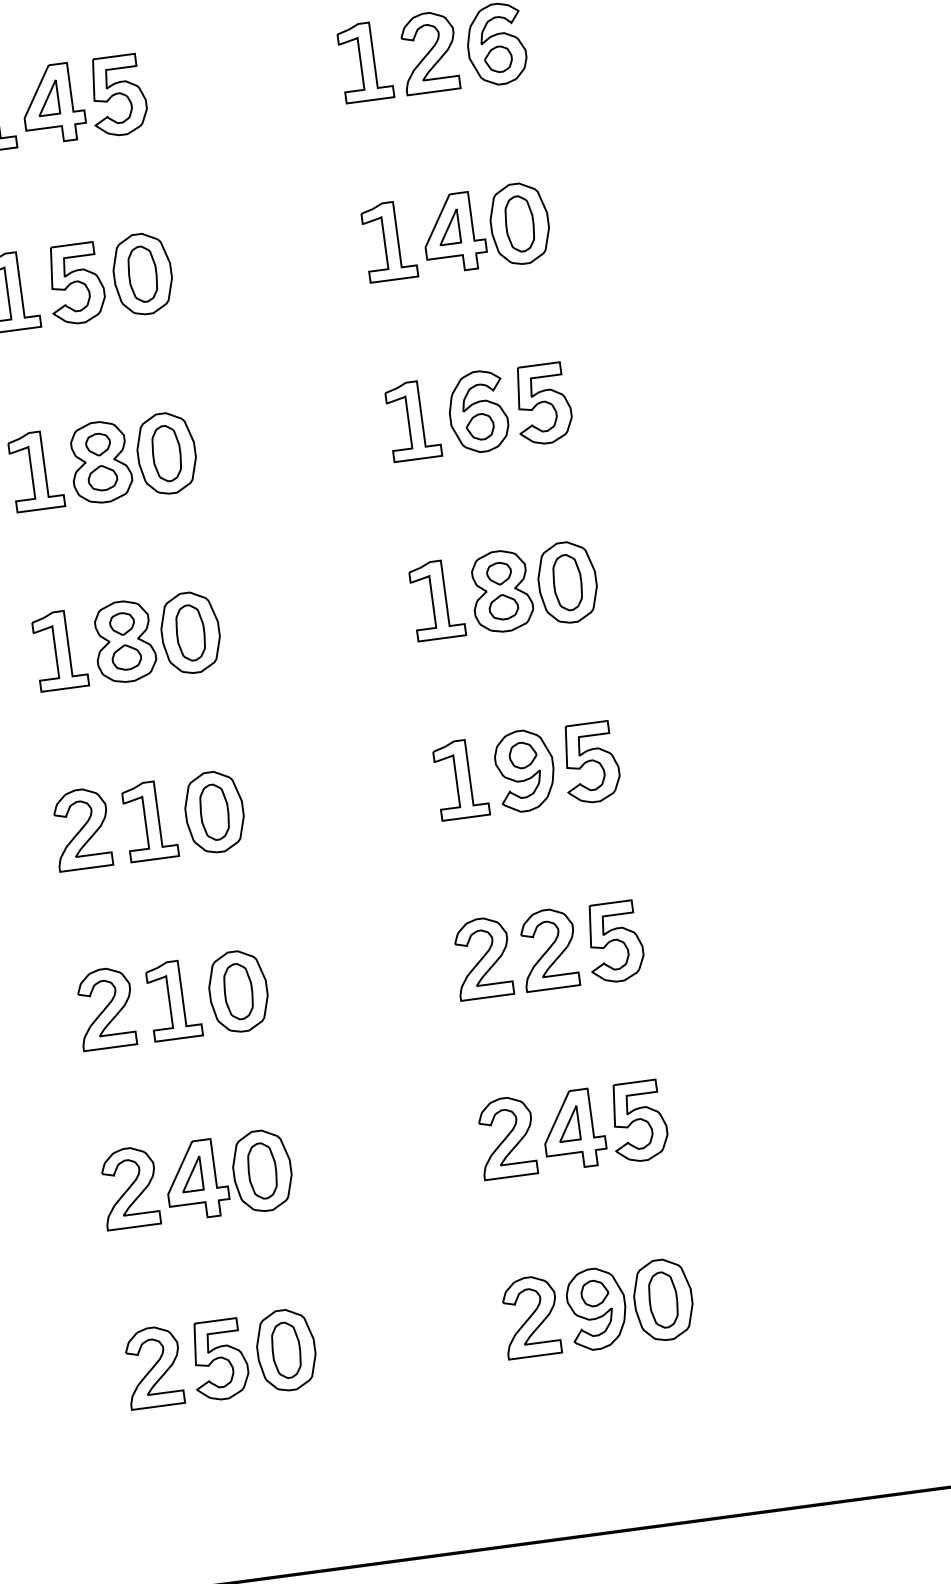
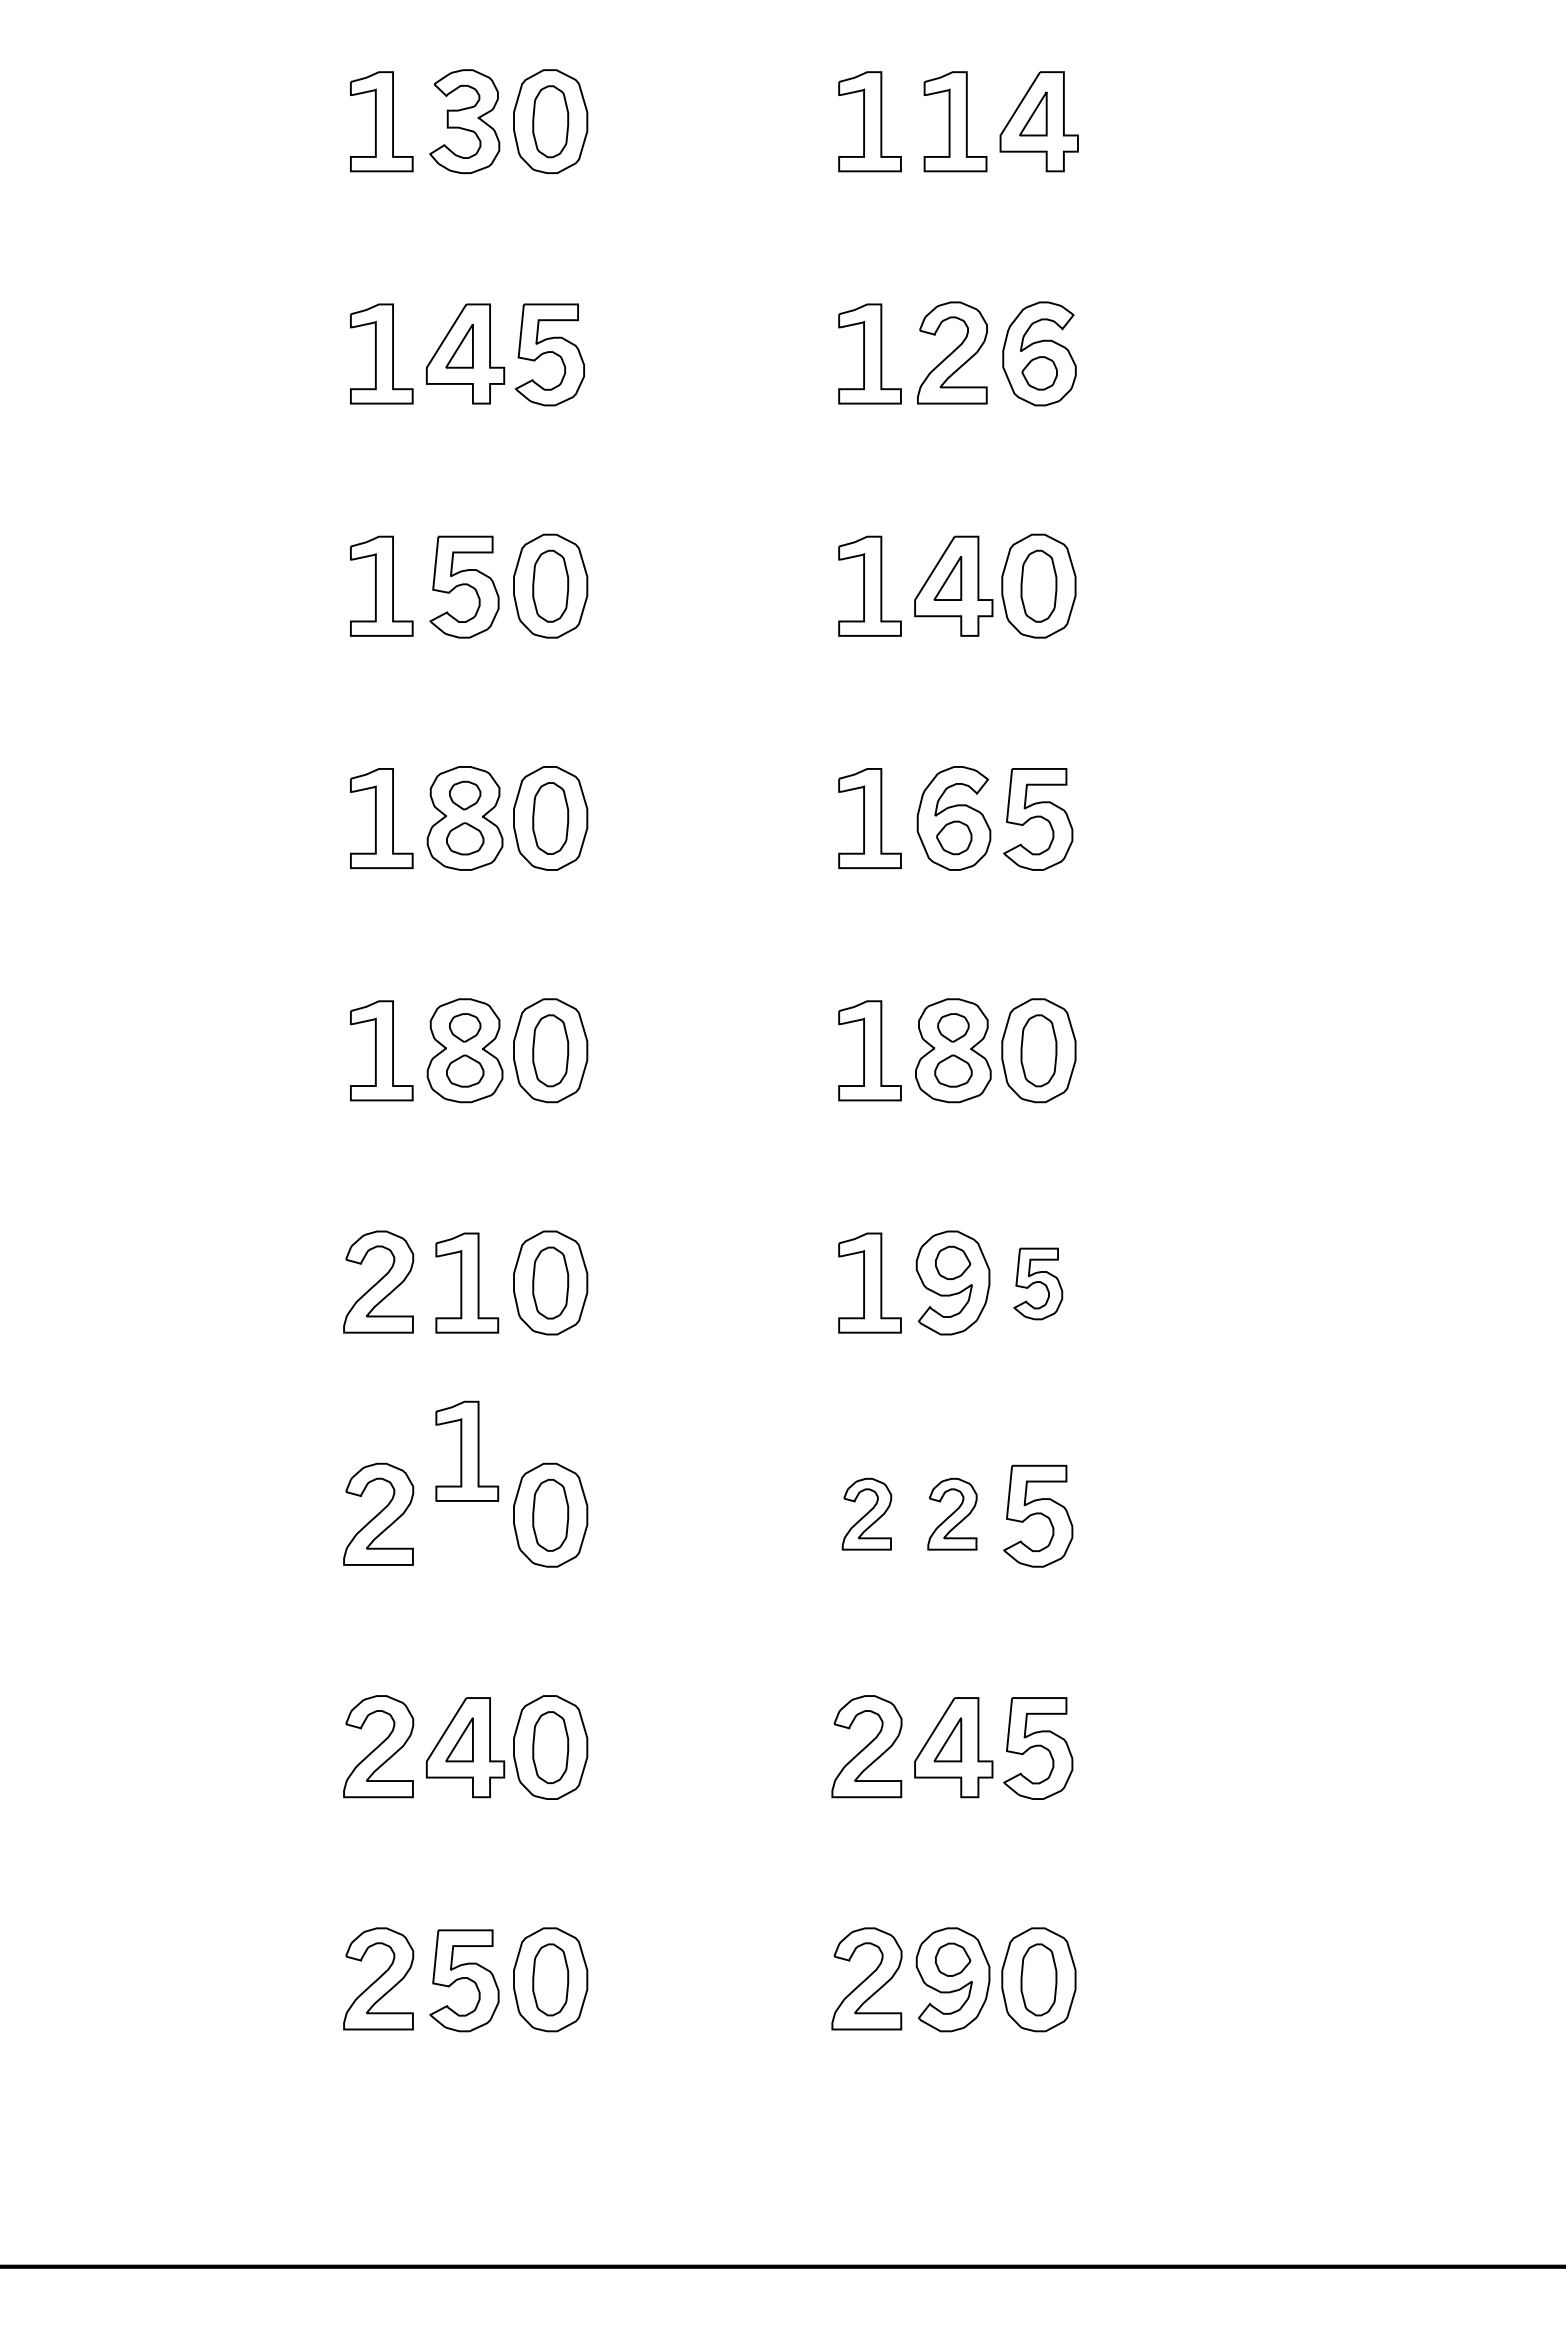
part: (591, 762) -> (1038, 1283), size x0.7
part: (548, 948) -> (952, 1513), size x0.7
part: (482, 957) -> (866, 1513), size x0.7
part: (174, 999) -> (467, 1450), moved

